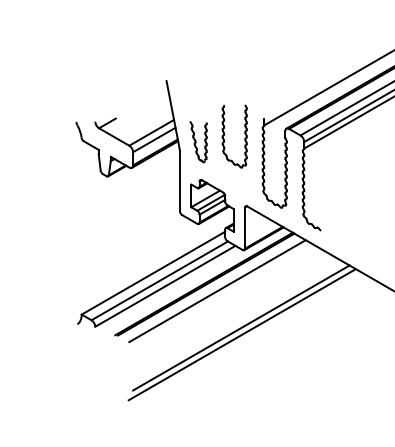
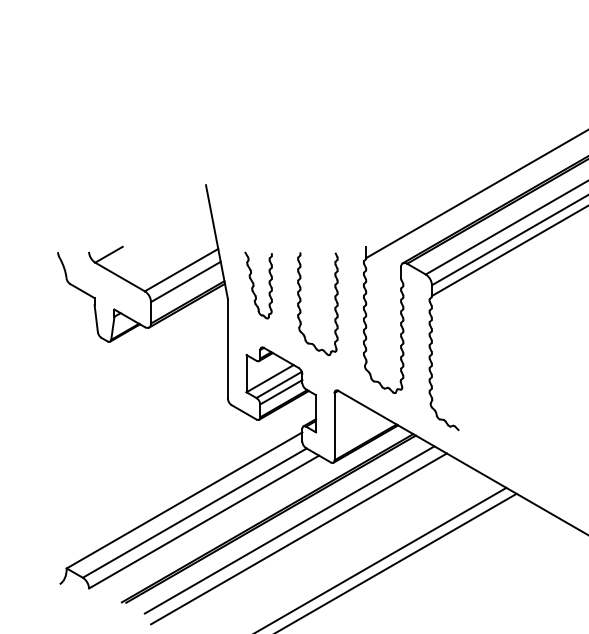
part: (224, 135) -> (301, 302), moved
line: (223, 296) -> (299, 538), added

